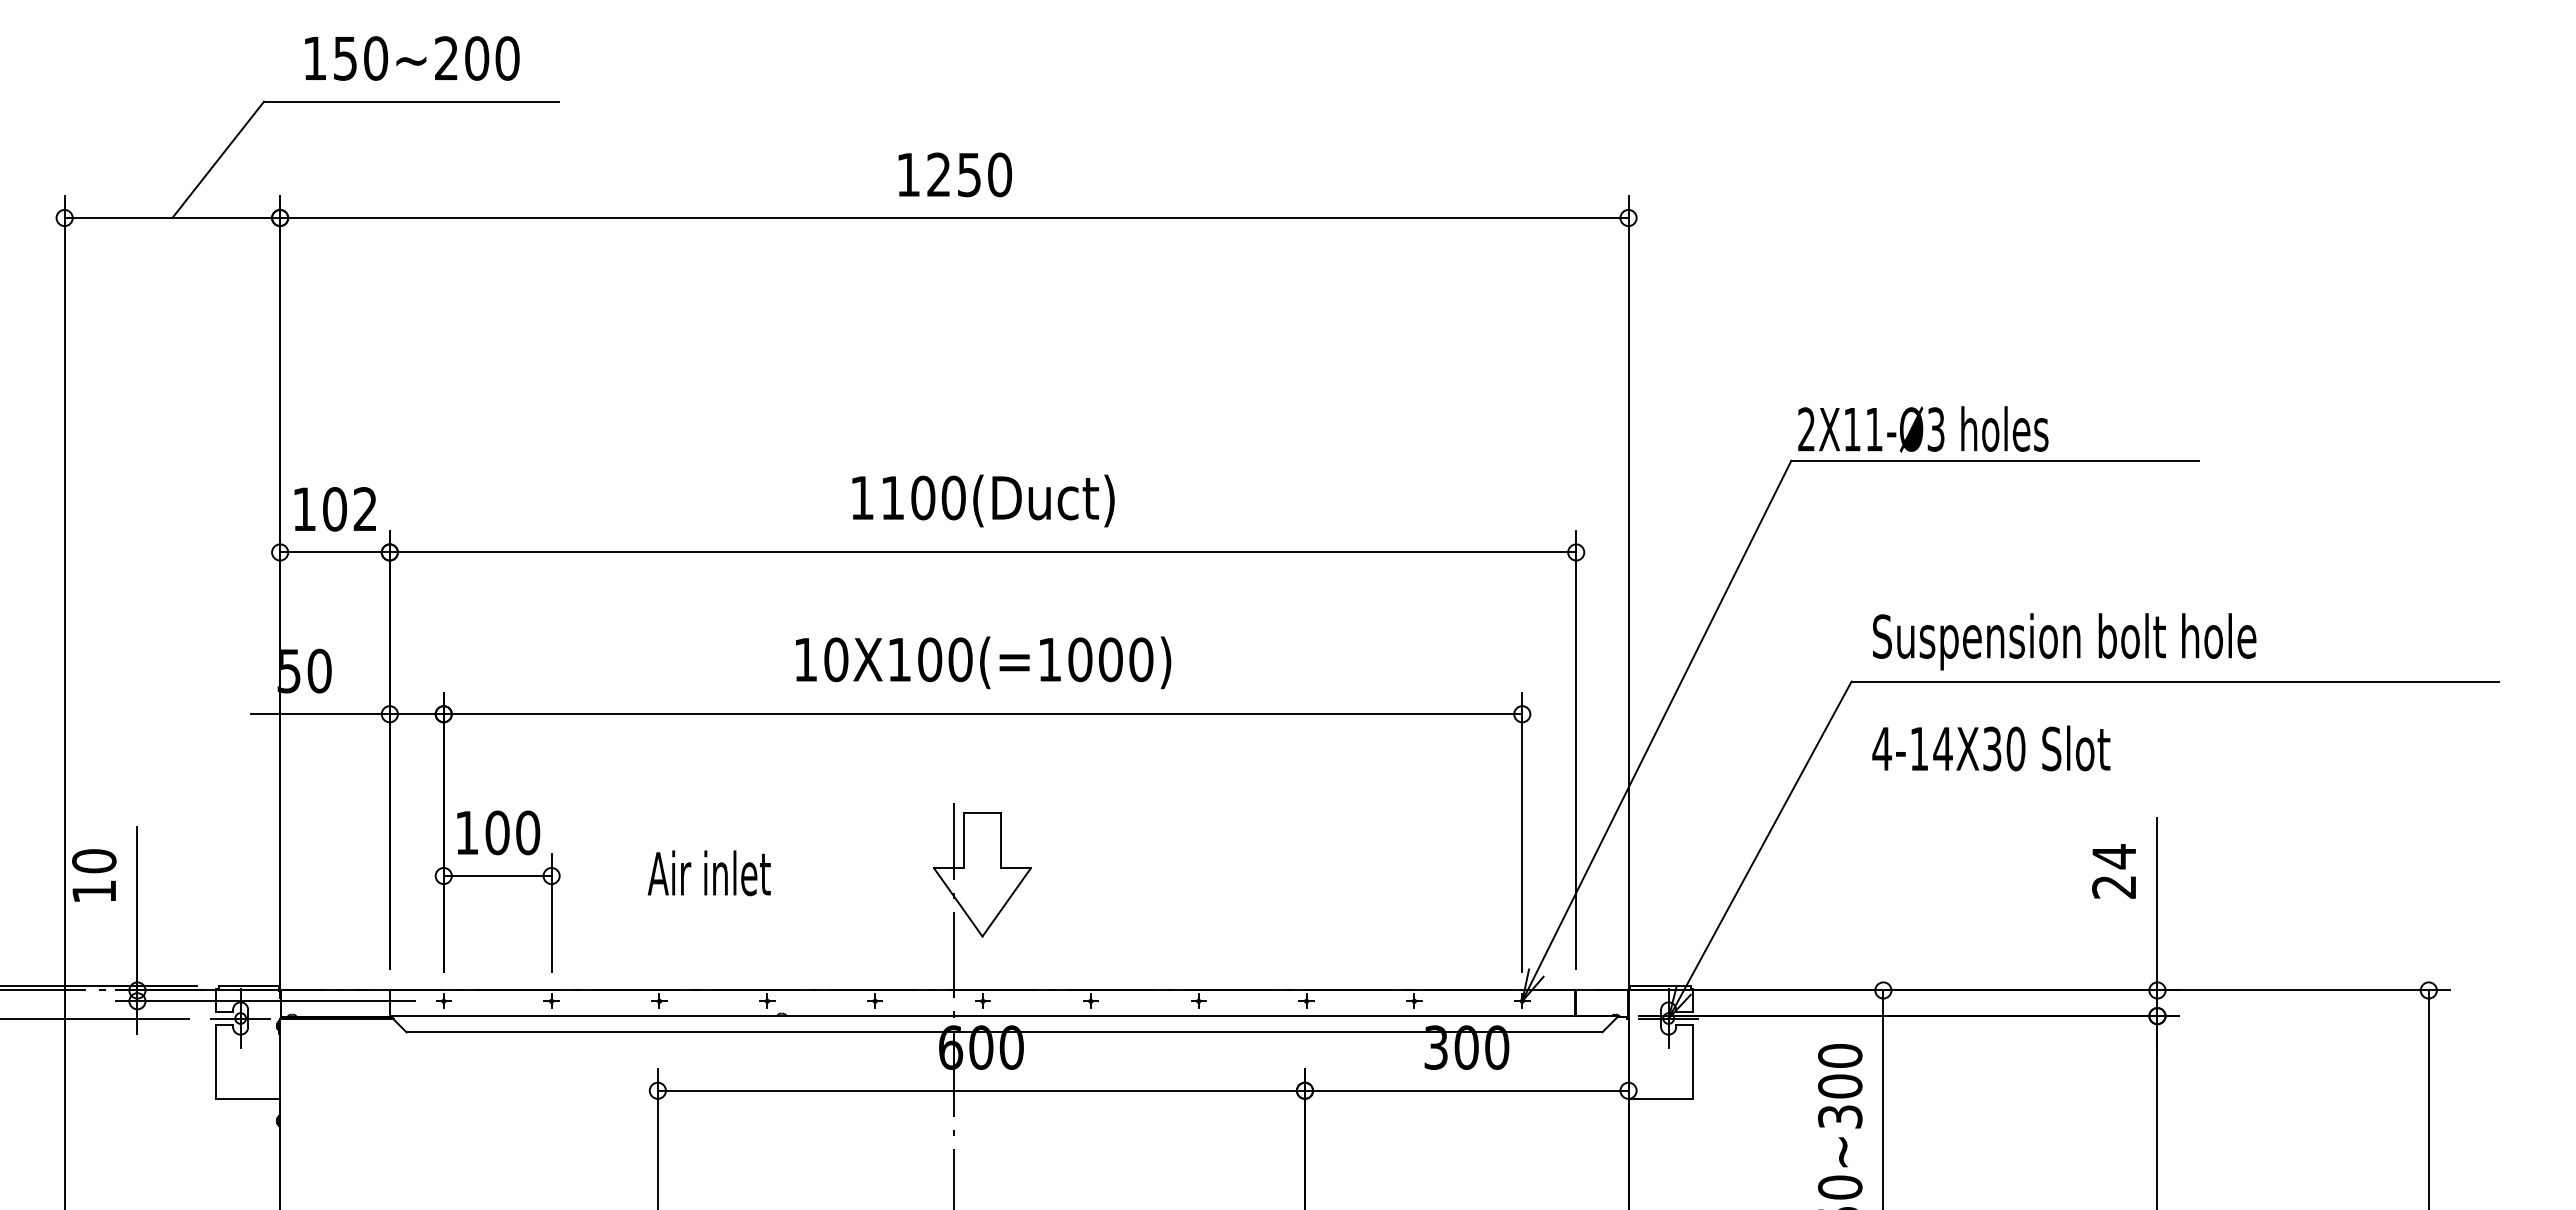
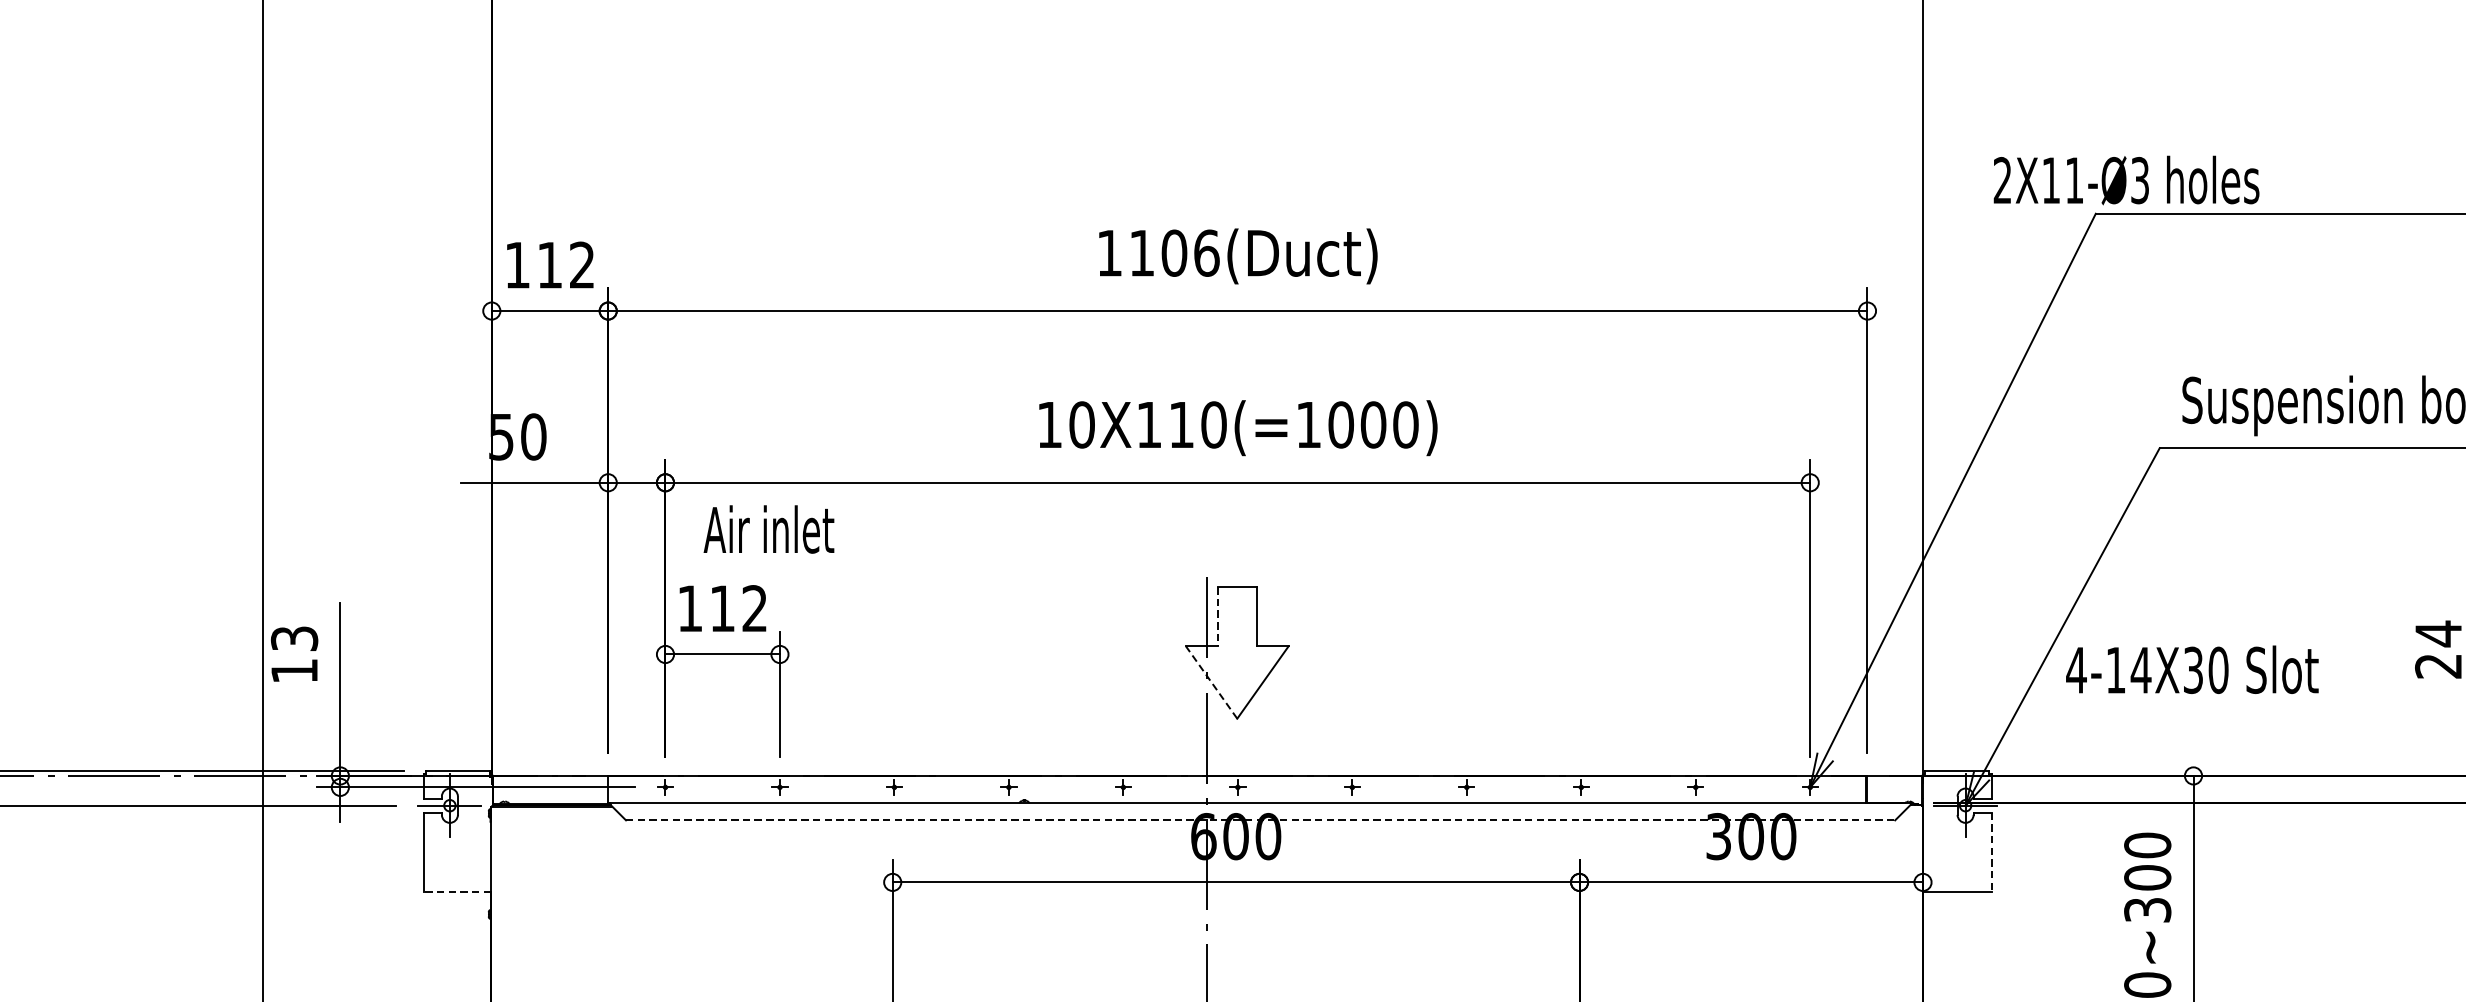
text: (1923, 429) -> (2126, 180), moved
text: (953, 497) -> (1206, 252), 1100(Duct) -> 1106(Duct)
text: (335, 509) -> (550, 265), 102 -> 112
text: (930, 659) -> (1182, 424), 10X100(=1000) -> 10X110(=1000)
text: (1991, 748) -> (2192, 669), moved
text: (512, 832) -> (738, 608), 100 -> 112
line: (963, 840) -> (1217, 616), solid -> dashed
text: (94, 861) -> (294, 639), 10 -> 13
text: (708, 873) -> (768, 529), moved
line: (958, 902) -> (1211, 682), solid -> dashed
line: (1004, 1032) -> (1260, 820), solid -> dashed
line: (1693, 1062) -> (1991, 852), solid -> dashed
line: (247, 1099) -> (457, 891), solid -> dashed

